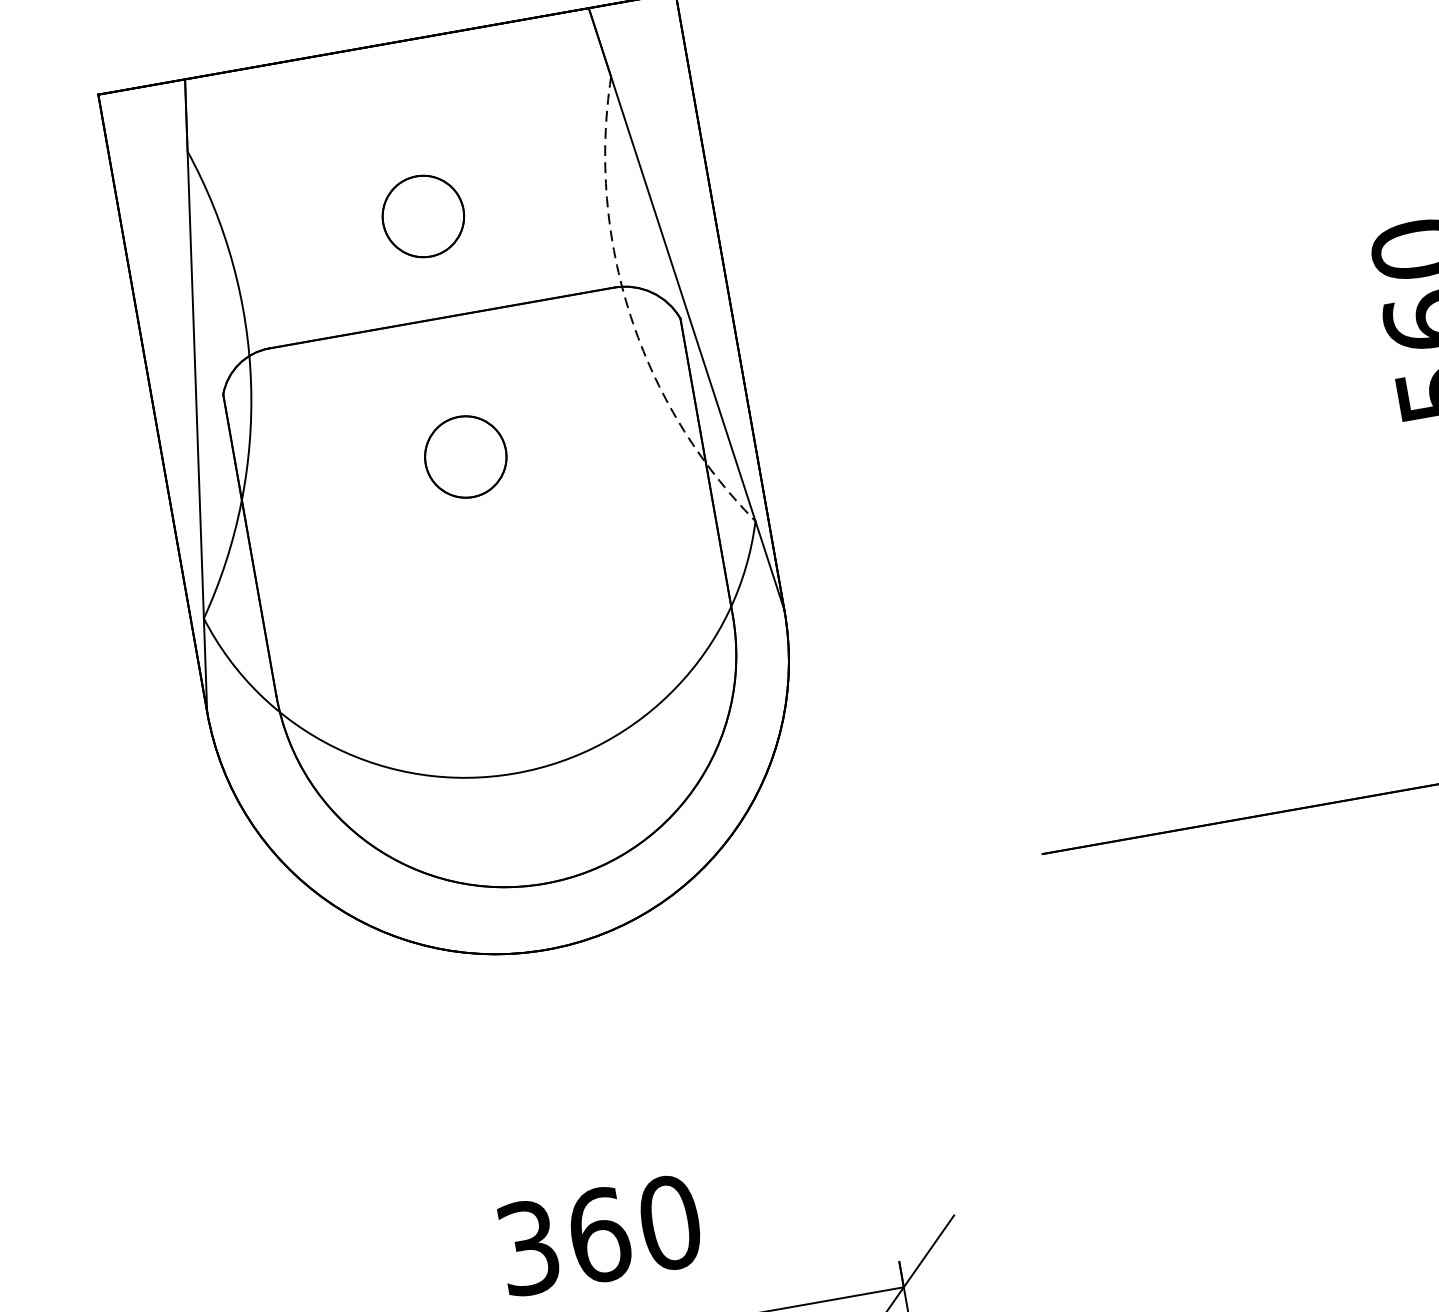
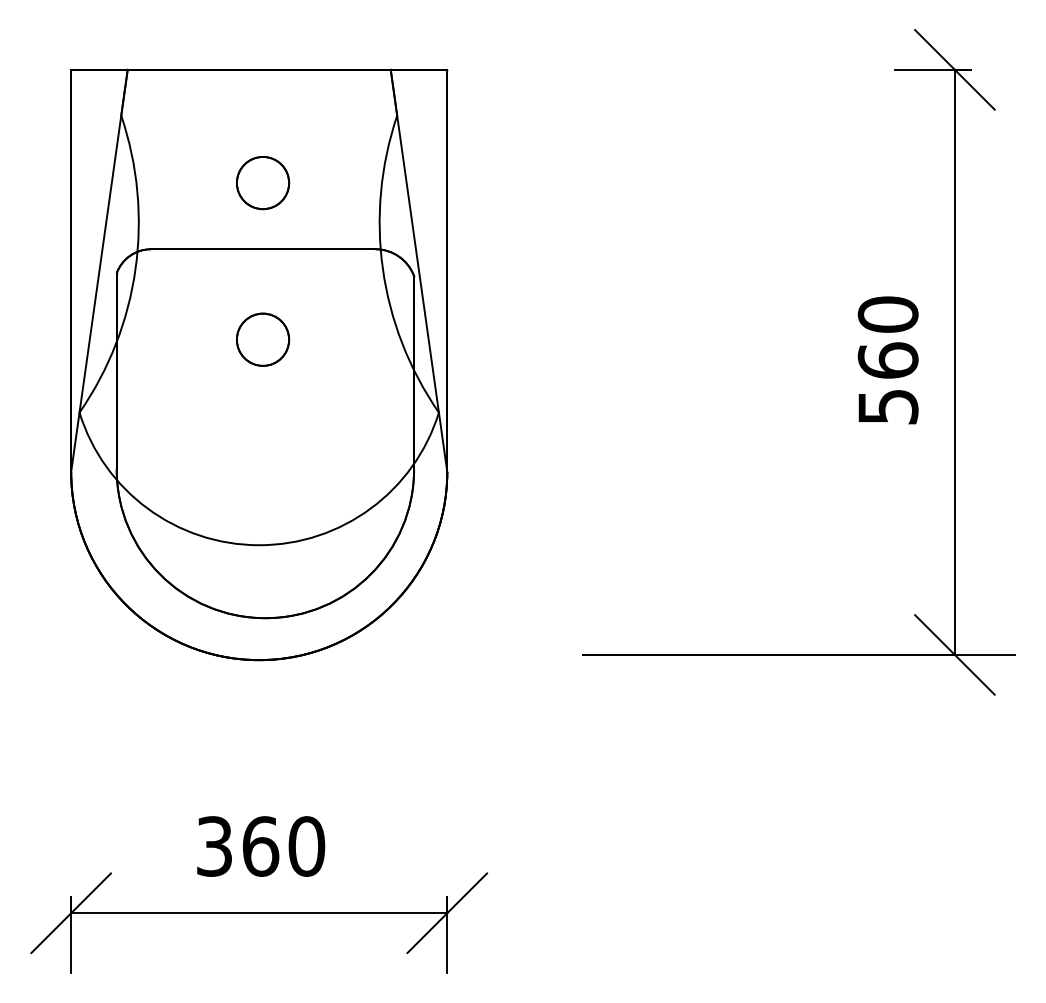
arc: (630, 316) -> (382, 269), dashed -> solid

